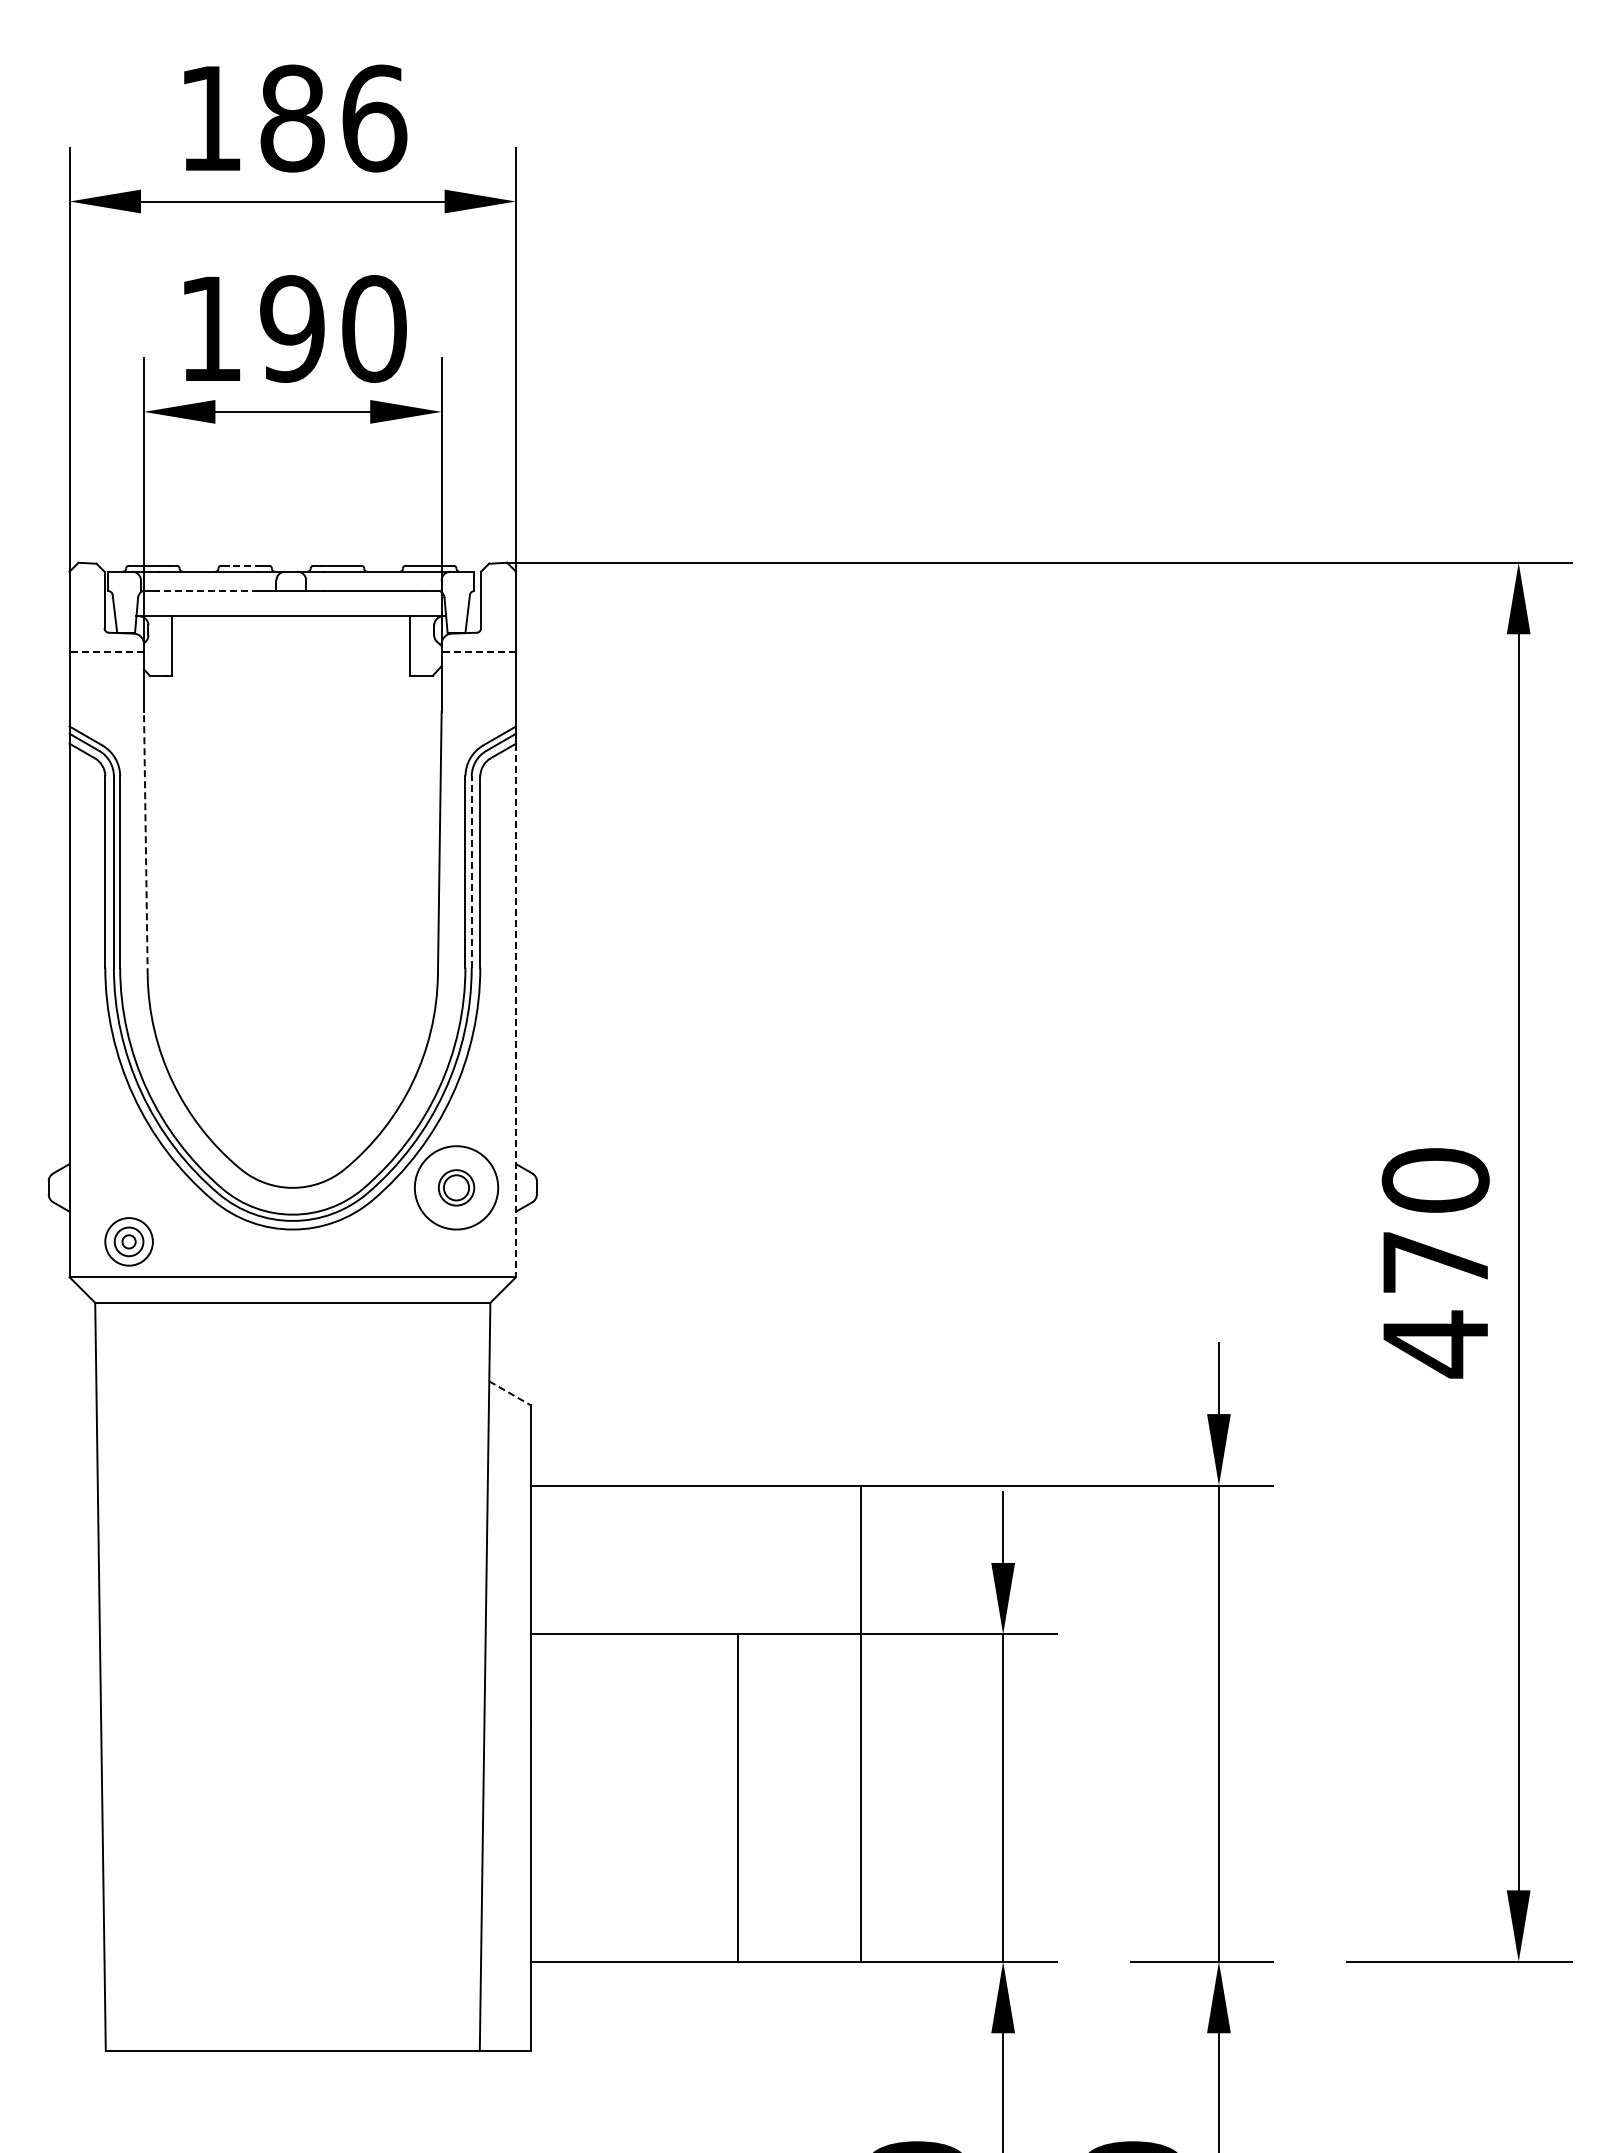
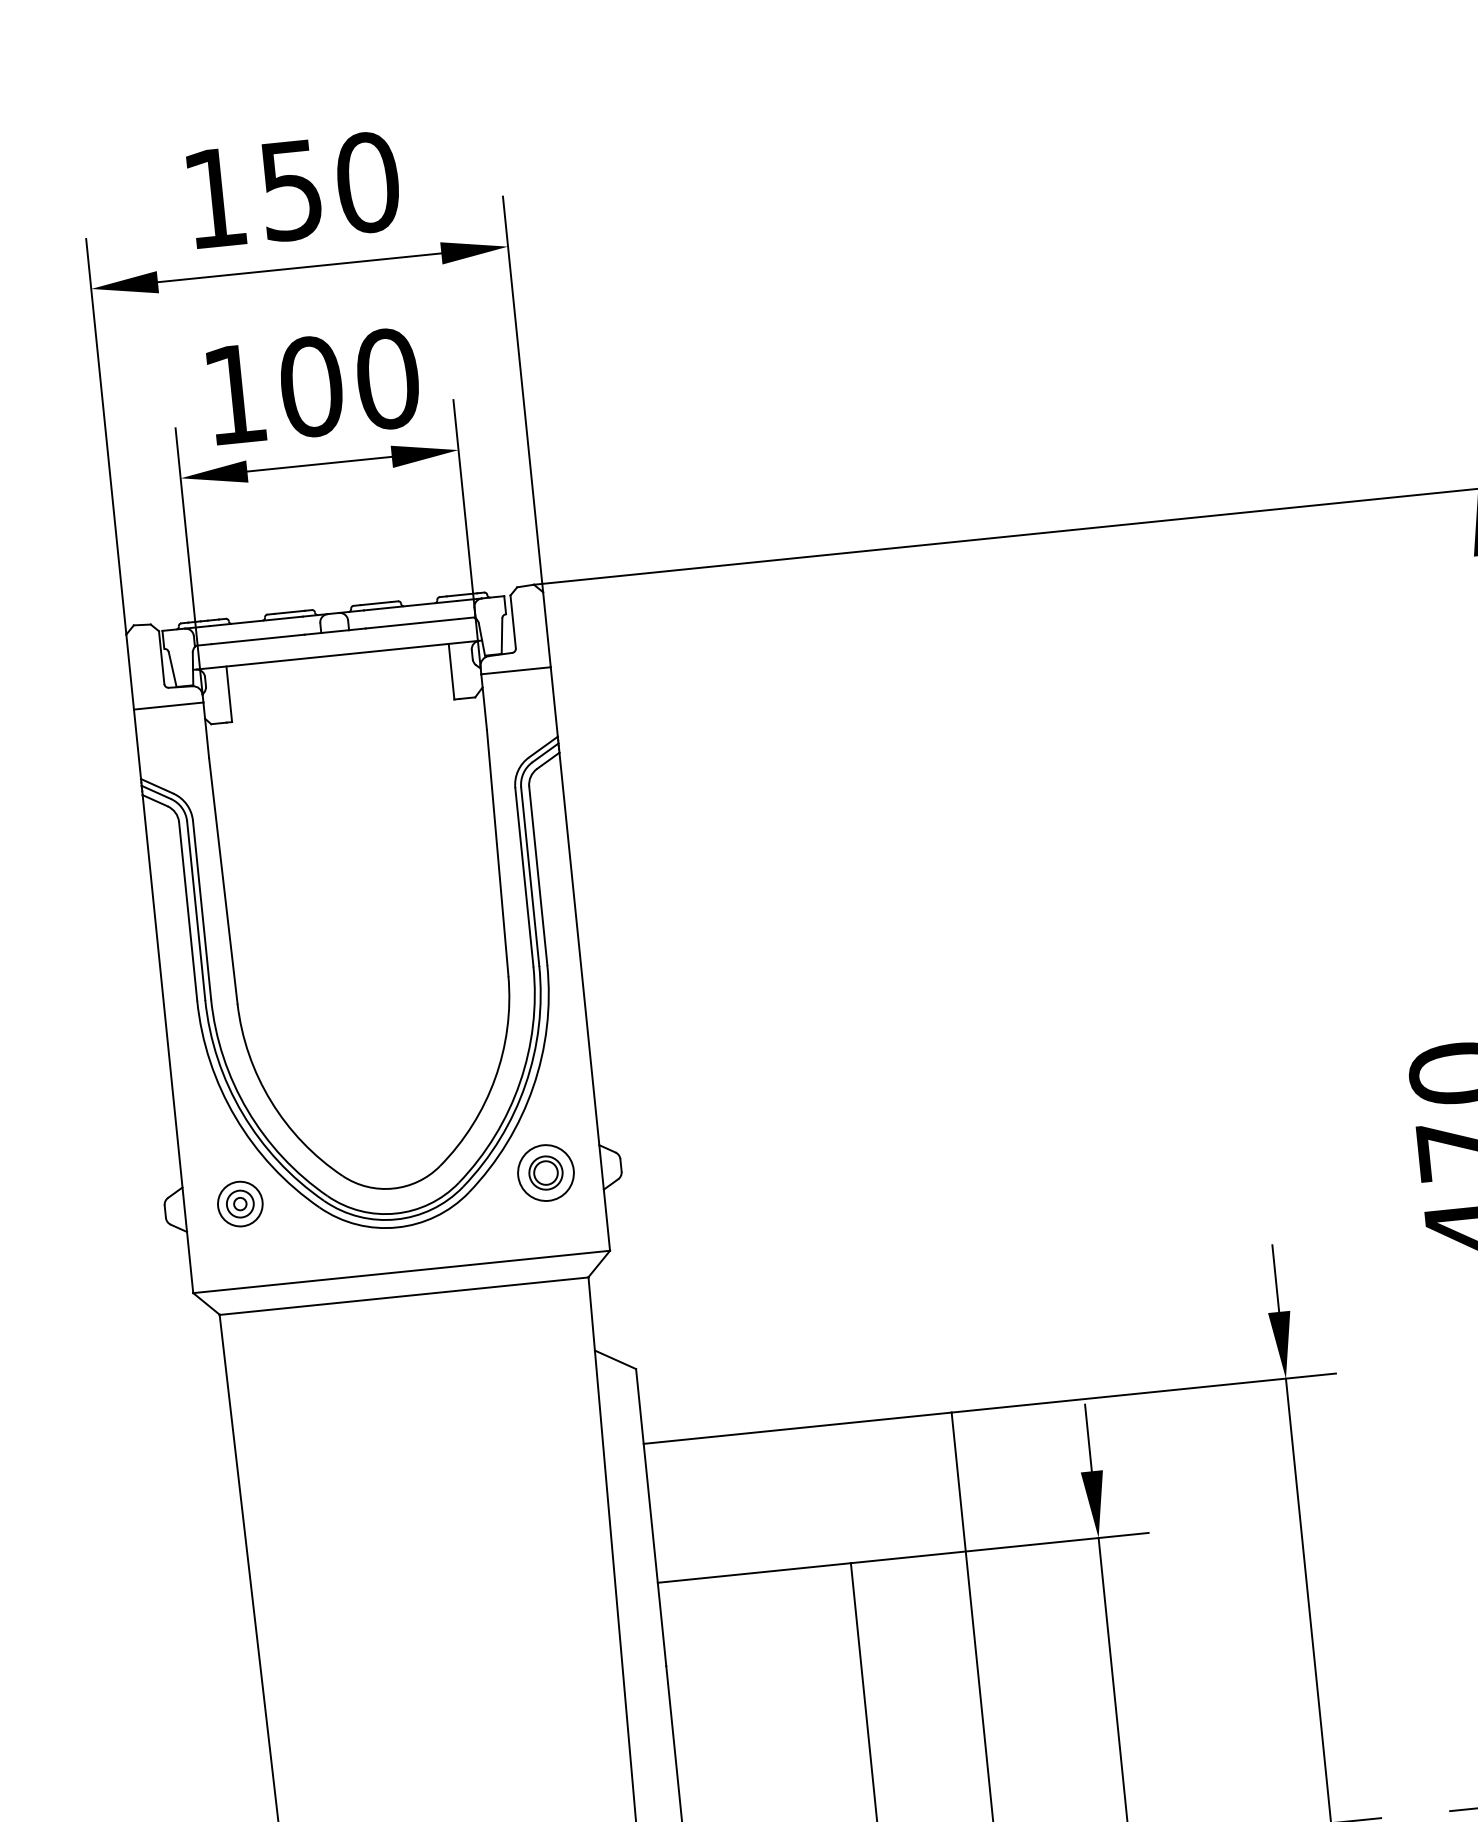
text: (333, 118) -> (329, 186), 186 -> 150
text: (292, 328) -> (311, 386), 190 -> 100
line: (244, 565) -> (289, 612), dashed -> solid
line: (208, 591) -> (257, 639), dashed -> solid
line: (106, 652) -> (168, 706), dashed -> solid
line: (478, 652) -> (515, 671), dashed -> solid
line: (145, 843) -> (223, 881), dashed -> solid
line: (471, 871) -> (529, 876), dashed -> solid
line: (516, 1010) -> (585, 1001), dashed -> solid
circle: (456, 1187) -> (545, 1172), size x0.71
part: (128, 1241) -> (239, 1203), moved
line: (510, 1393) -> (615, 1359), dashed -> solid

